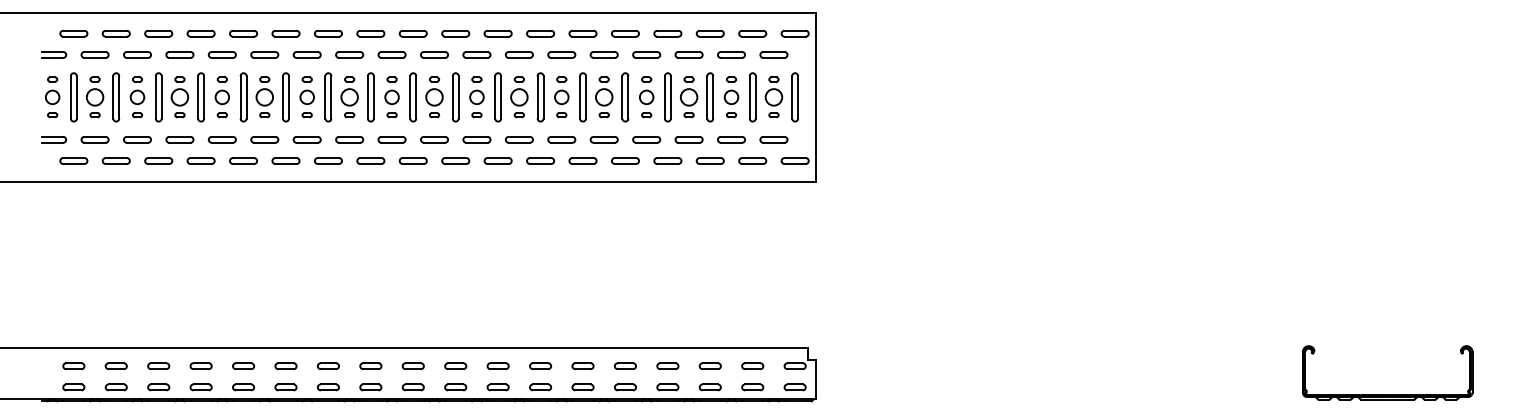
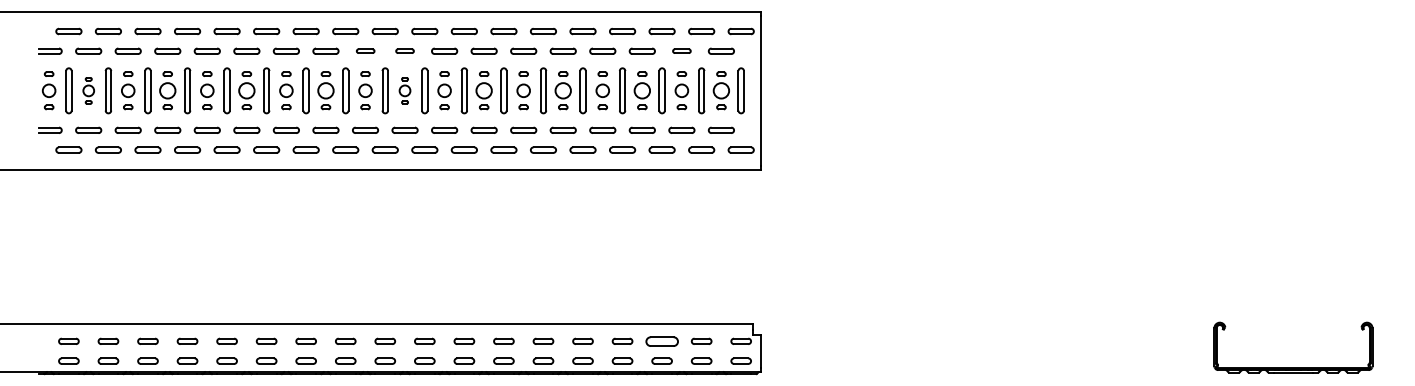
part: (392, 54) -> (365, 50), size x0.7
part: (433, 54) -> (404, 50), size x0.7
part: (731, 54) -> (681, 50), size x0.7
part: (94, 97) -> (88, 90), size x0.7
part: (433, 97) -> (404, 90), size x0.7
part: (709, 365) -> (661, 340), size x1.6

